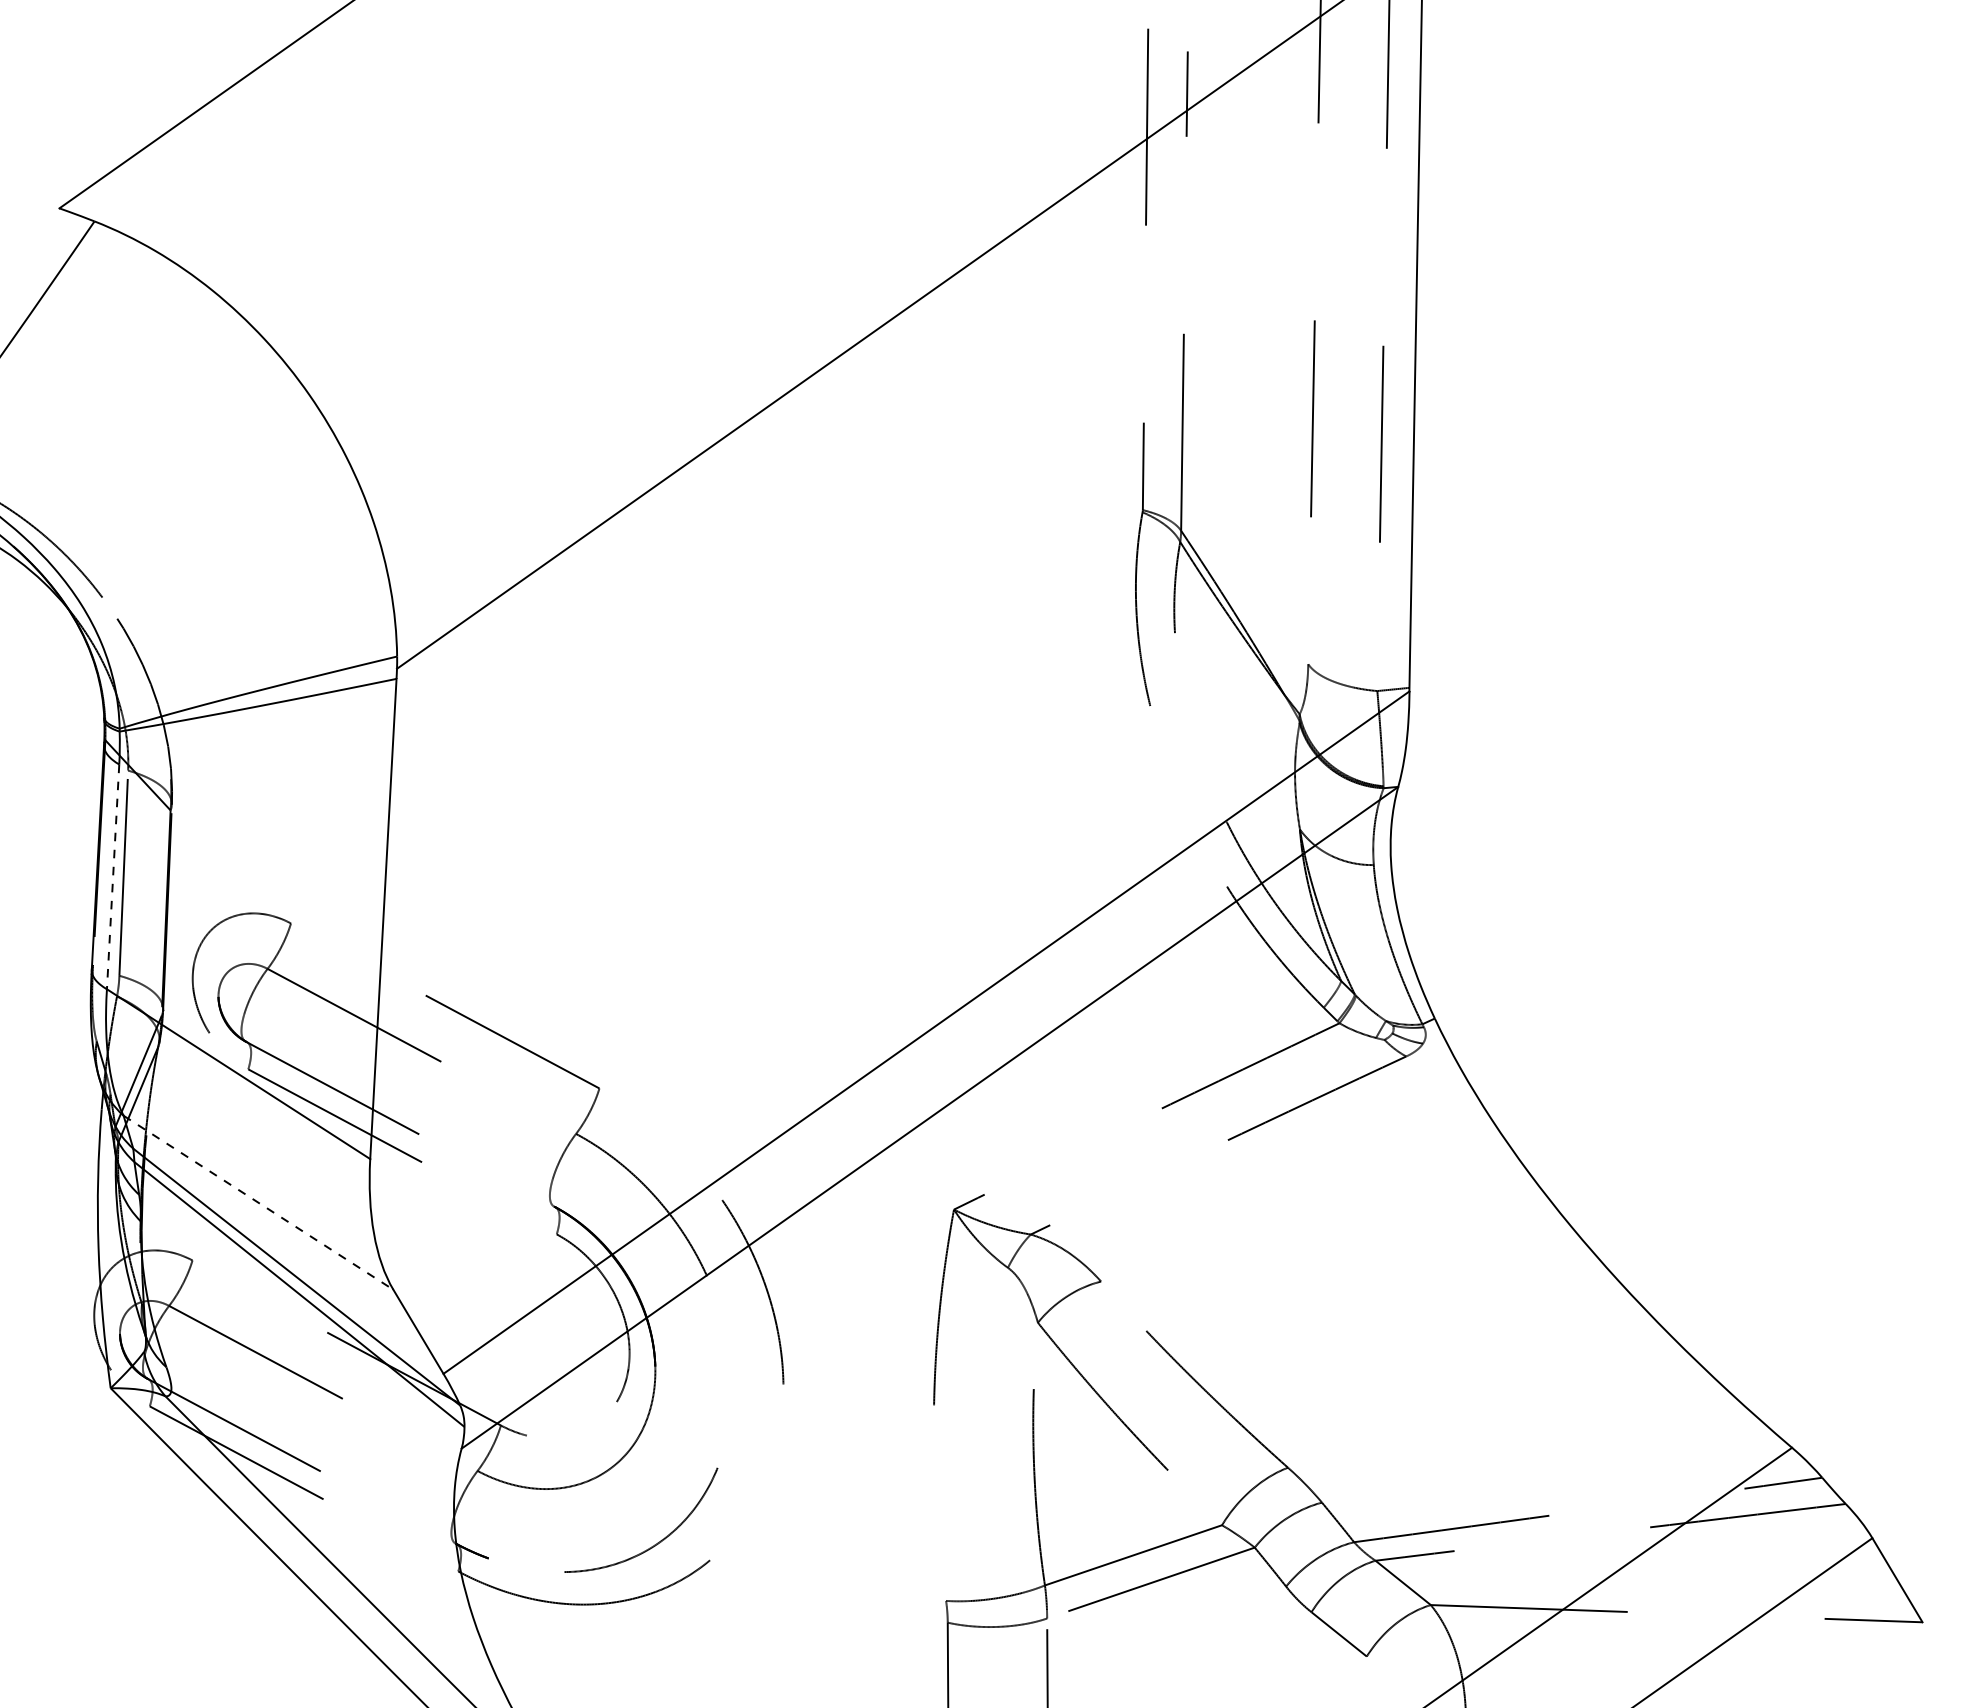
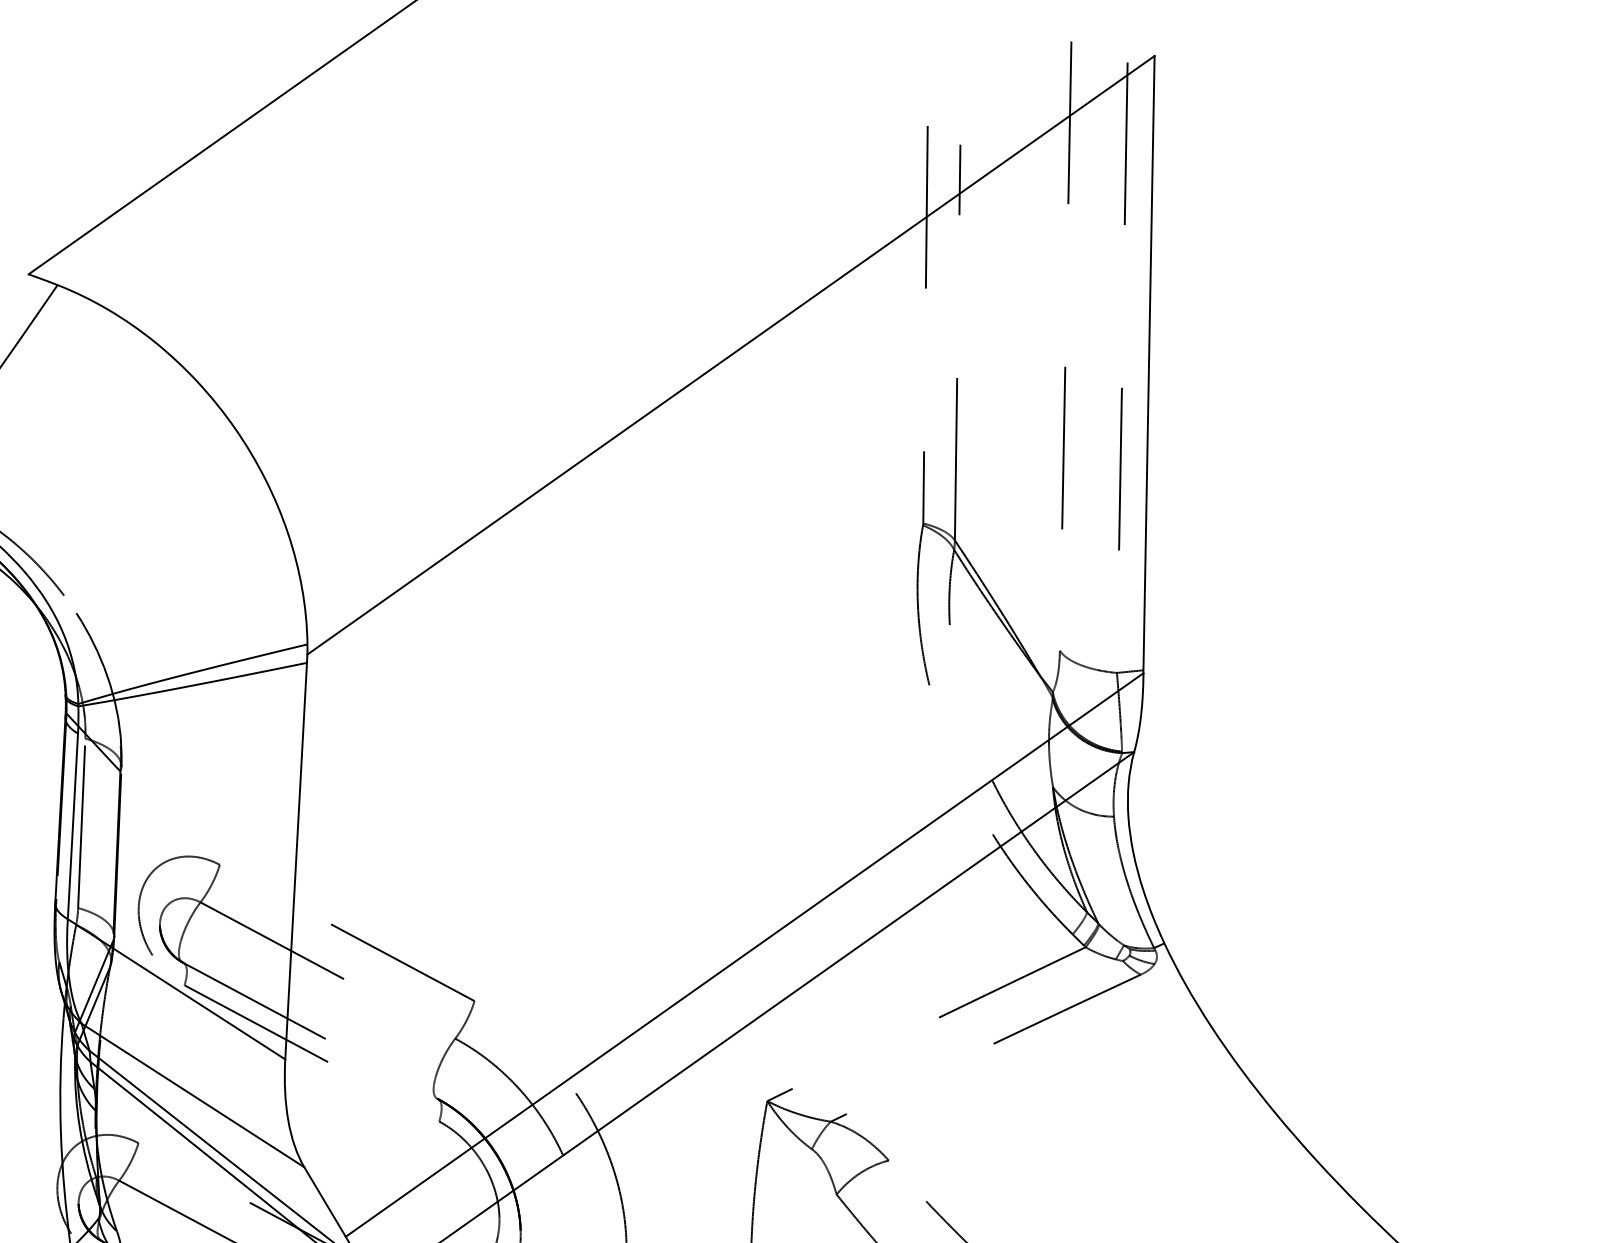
line: (113, 877) -> (73, 826), dashed -> solid
line: (258, 1203) -> (192, 1096), dashed -> solid

